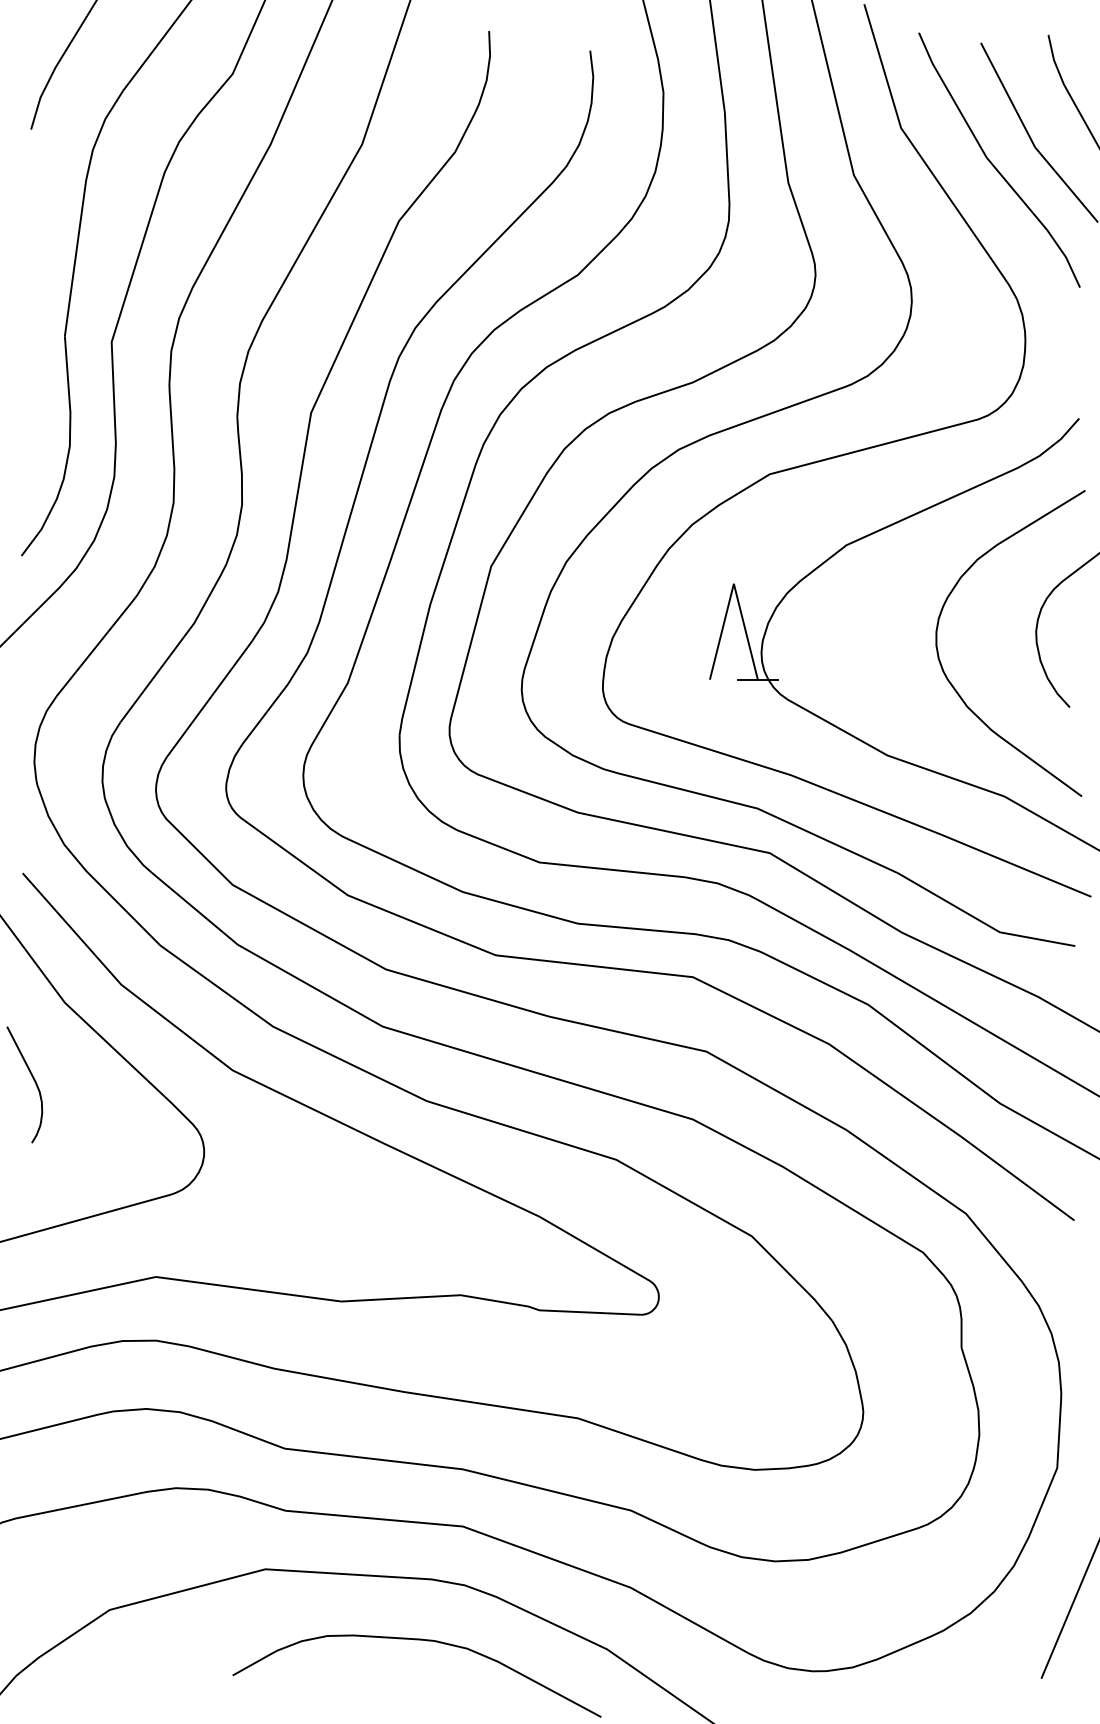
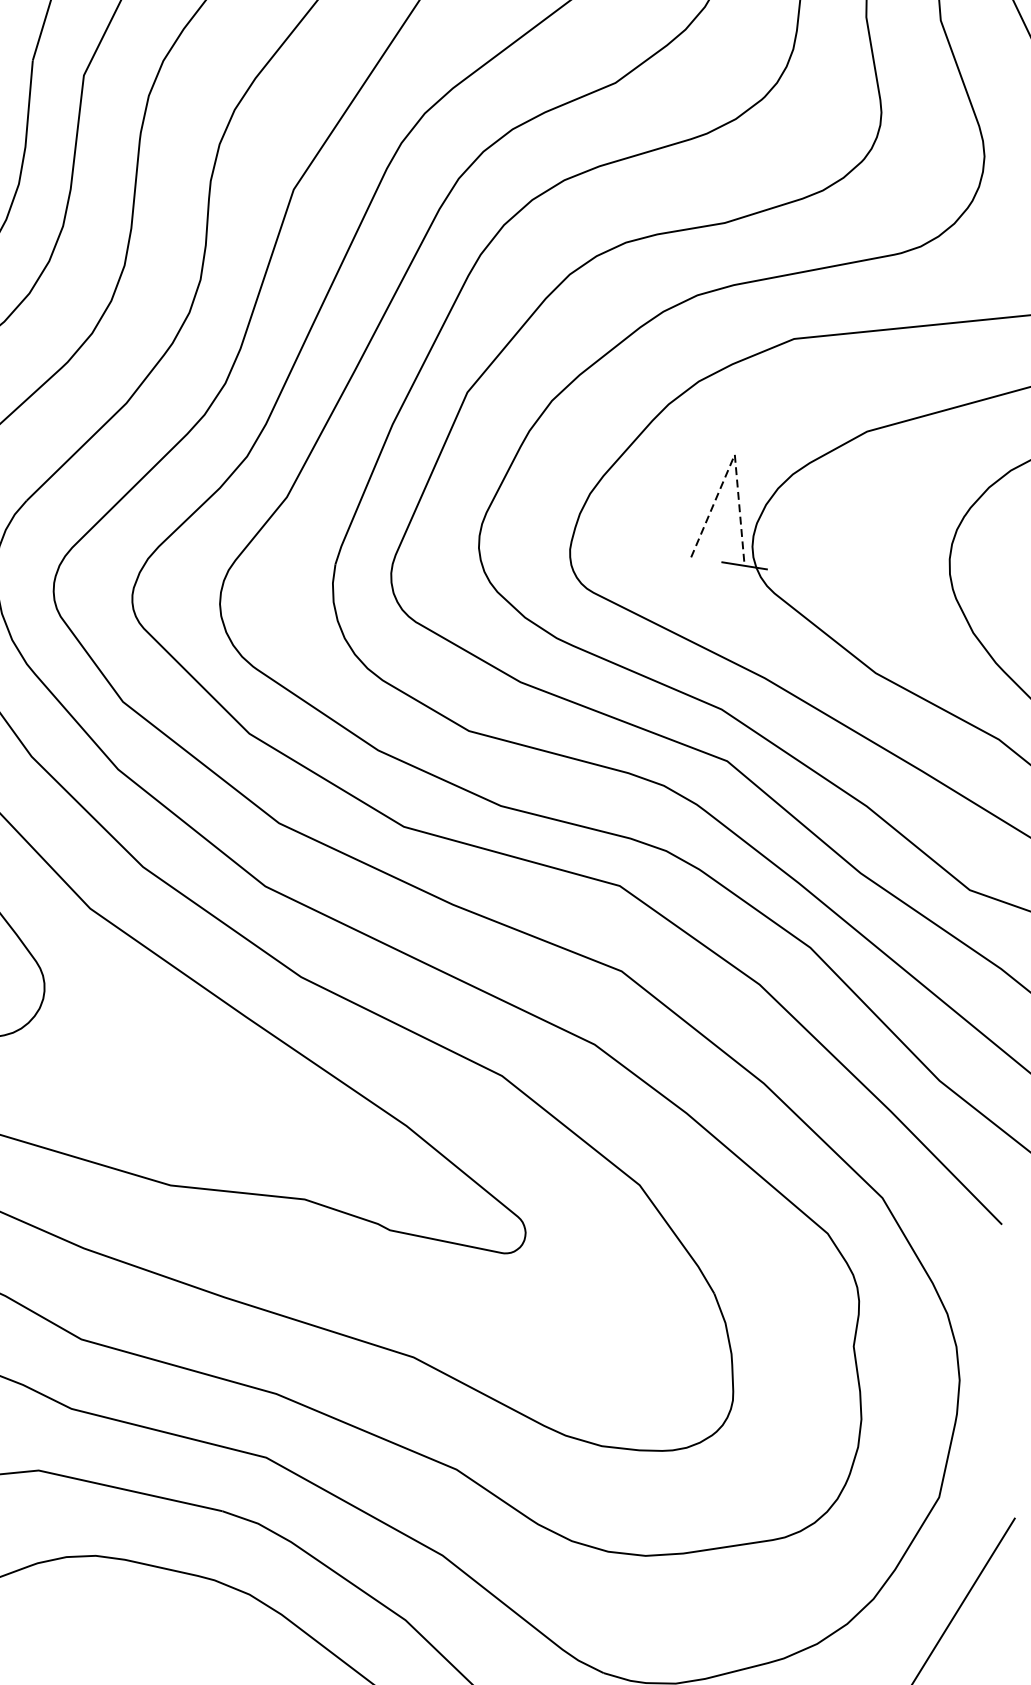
line: (733, 583) -> (734, 454), solid -> dashed

